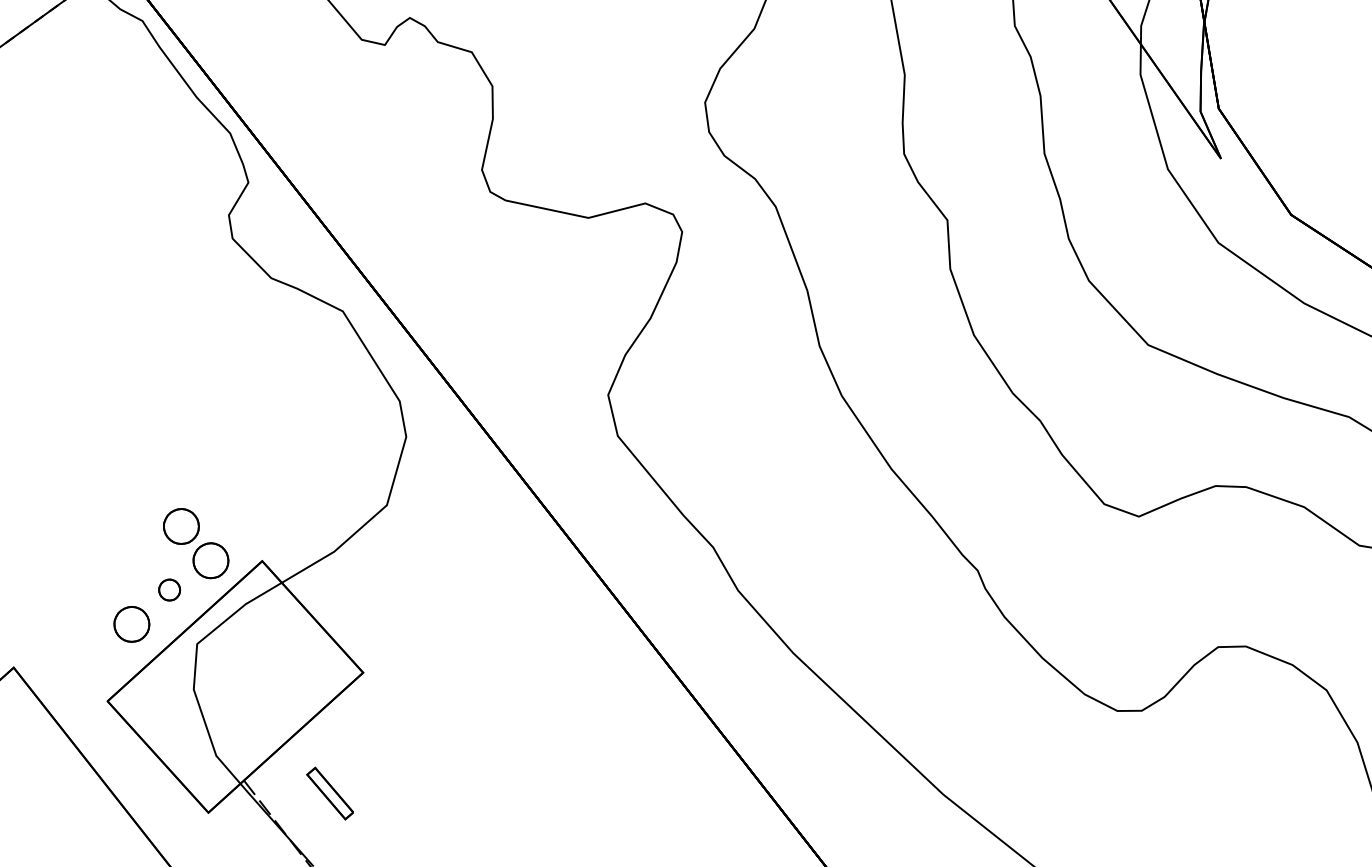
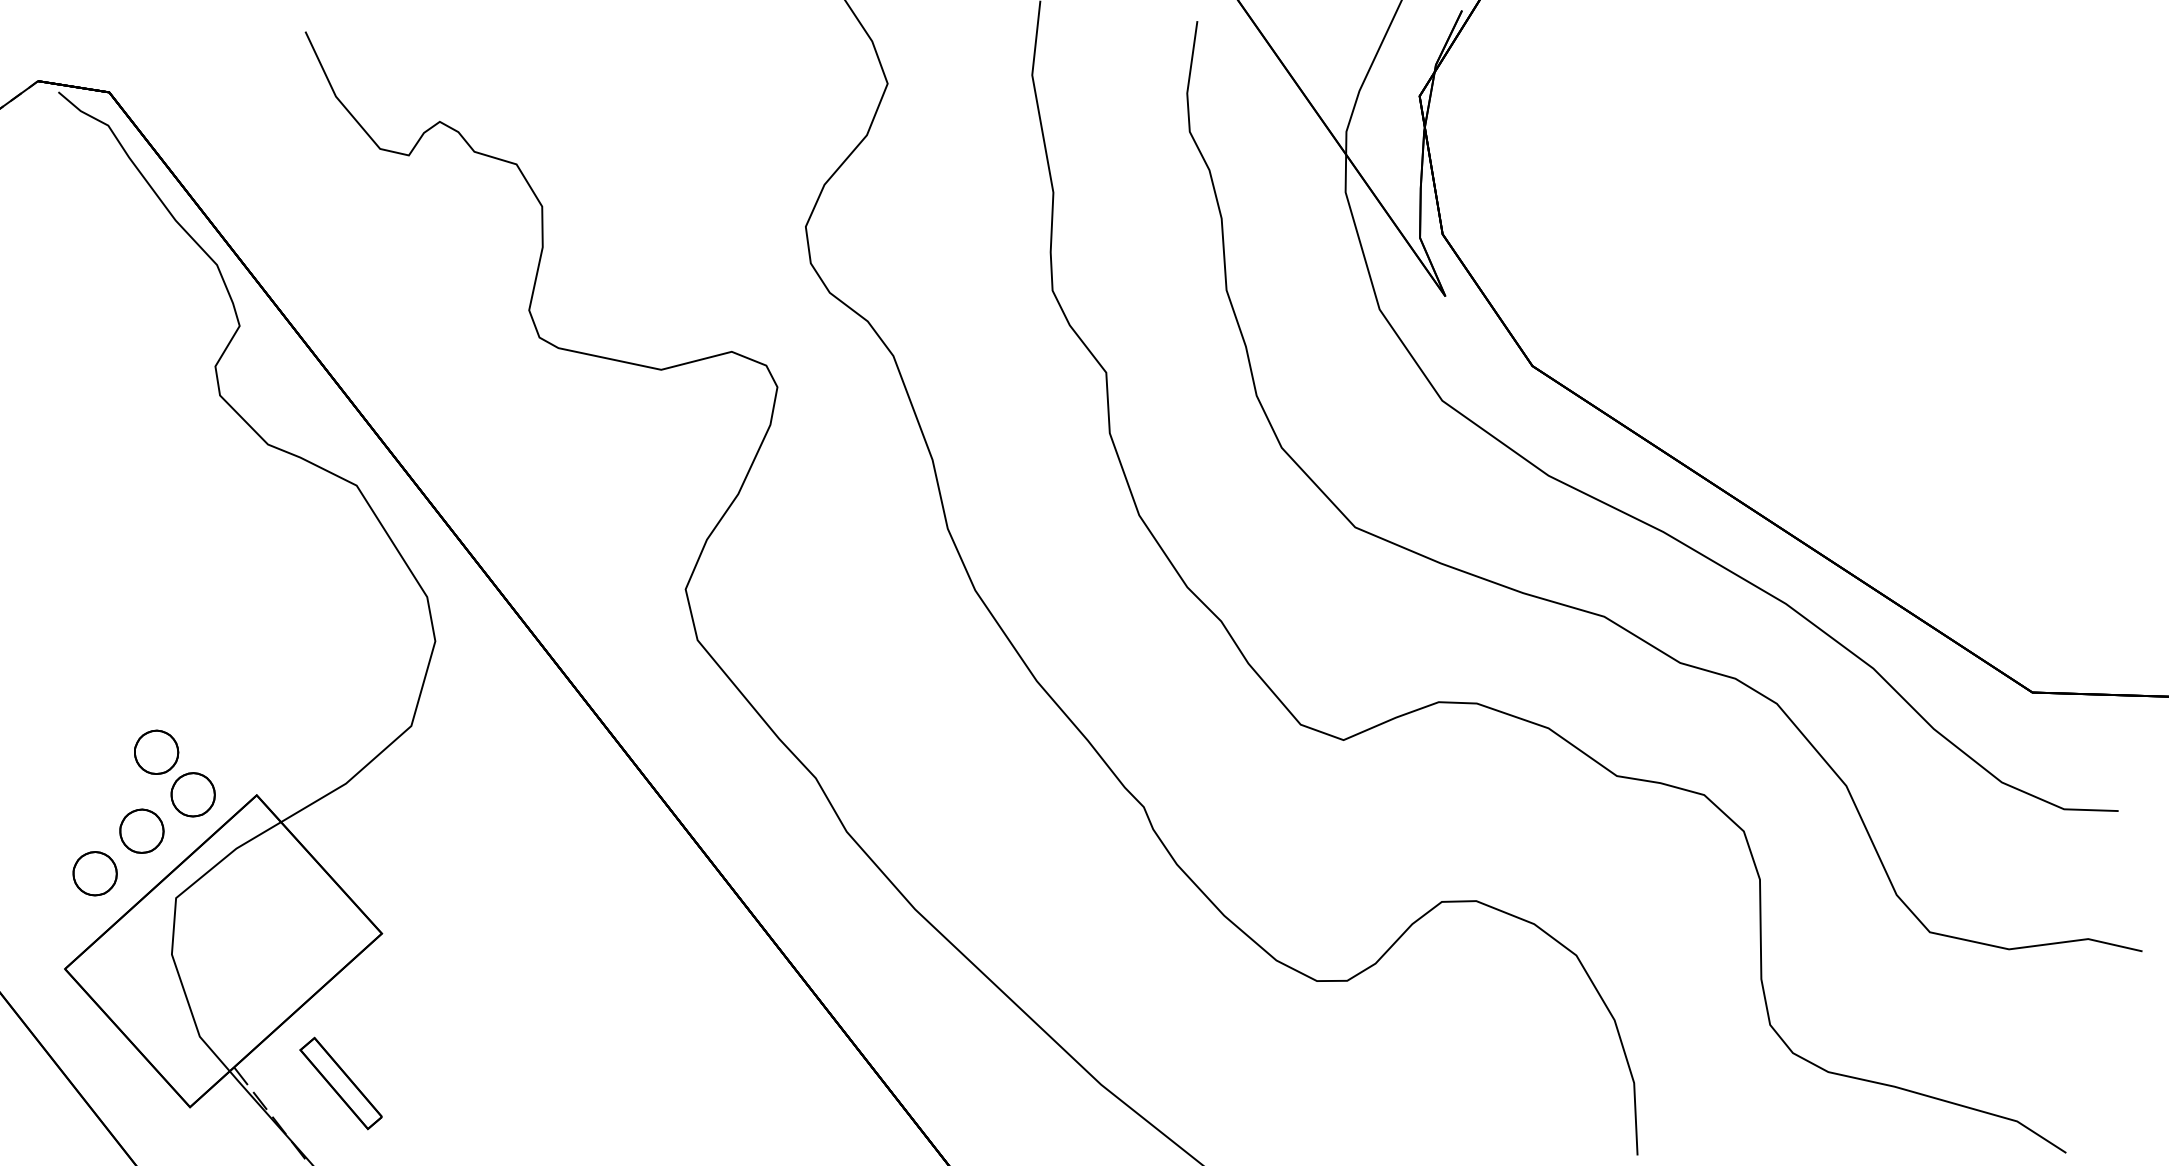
part: (169, 589) -> (141, 830), size x1.67
part: (329, 793) -> (340, 1083), size x1.43

